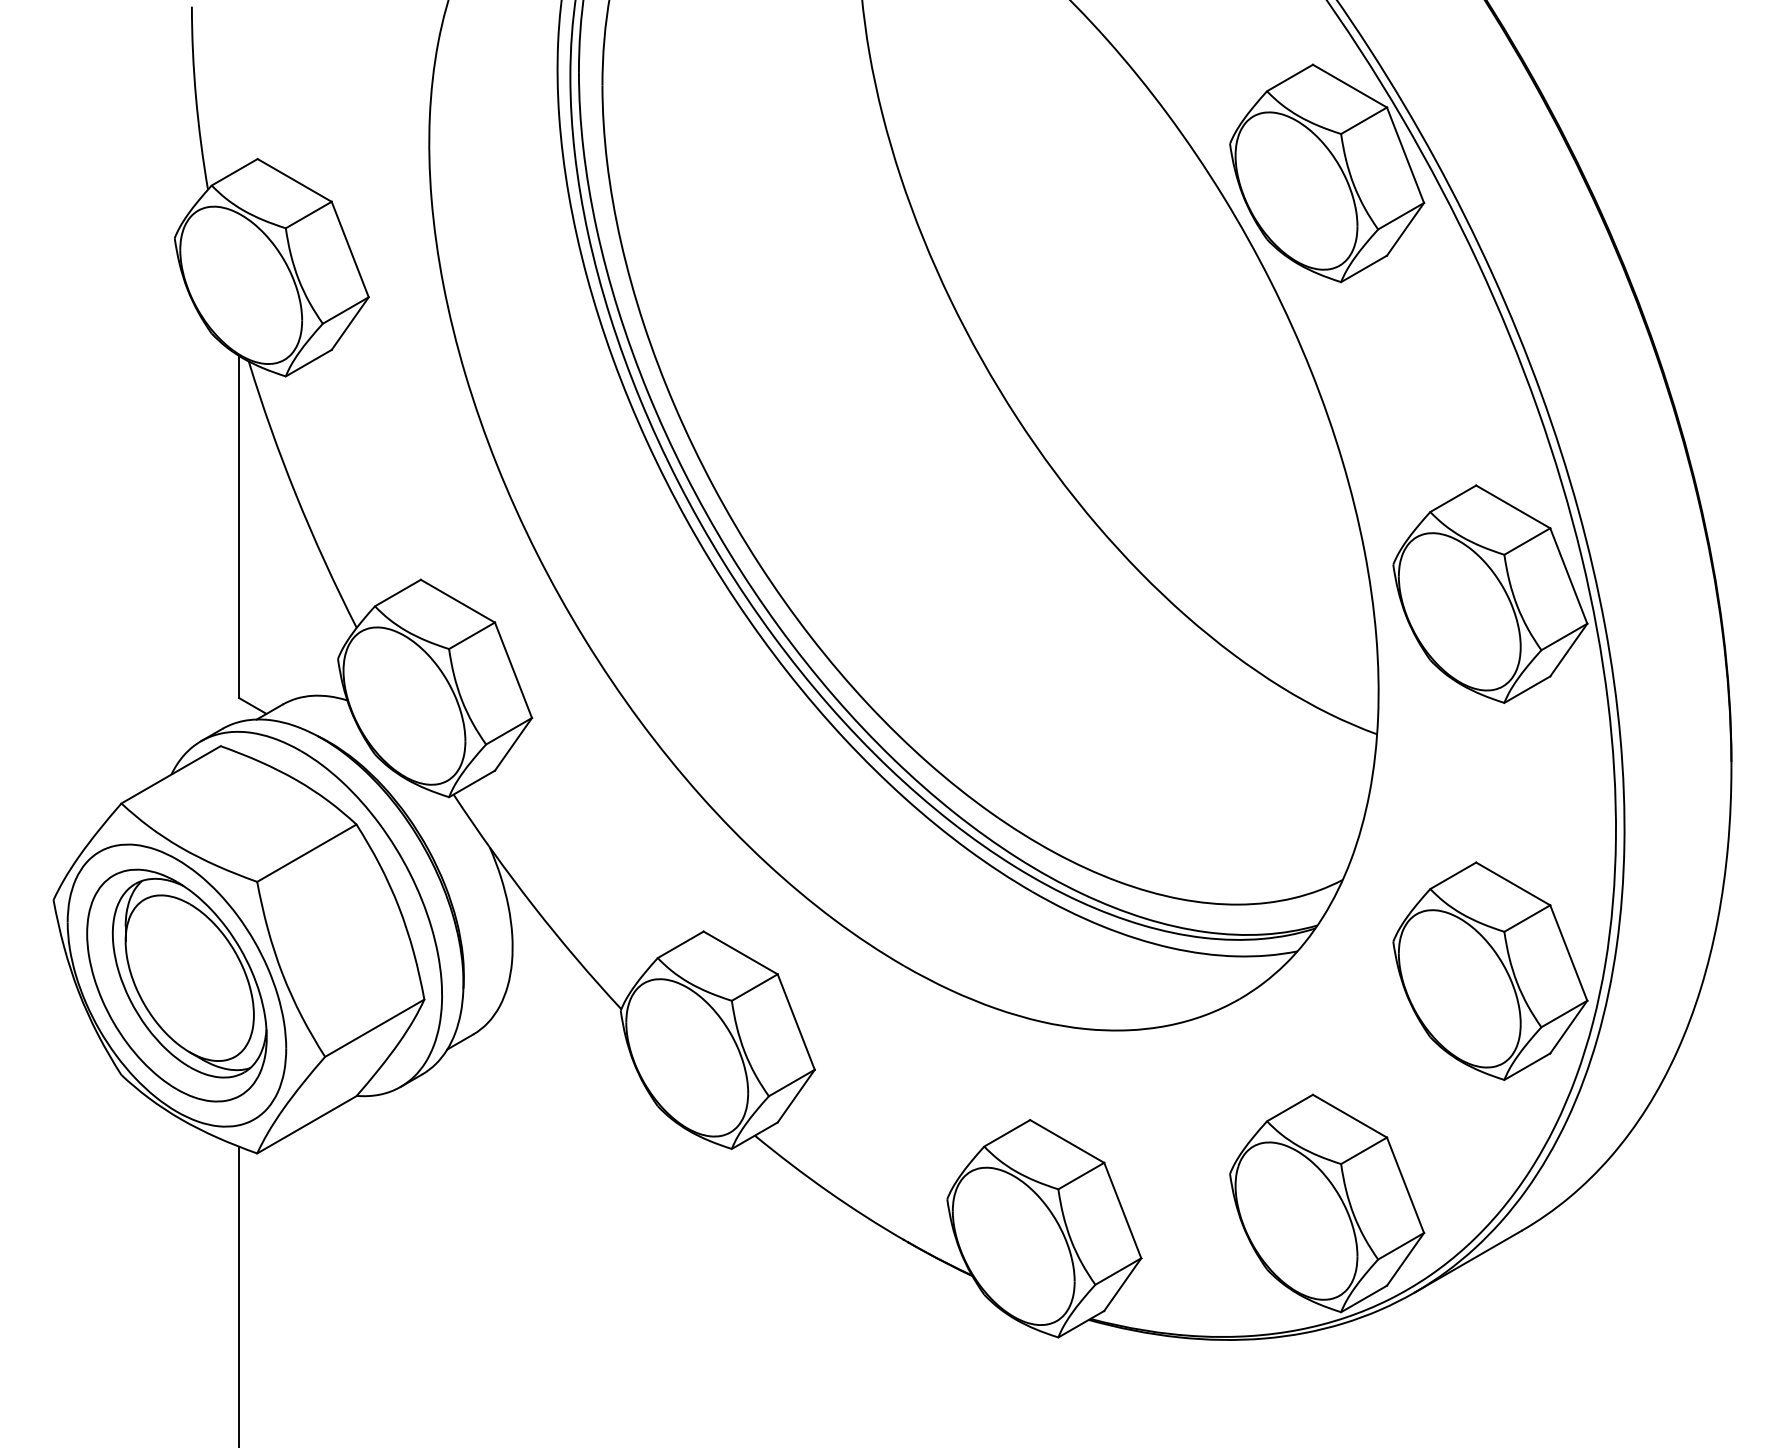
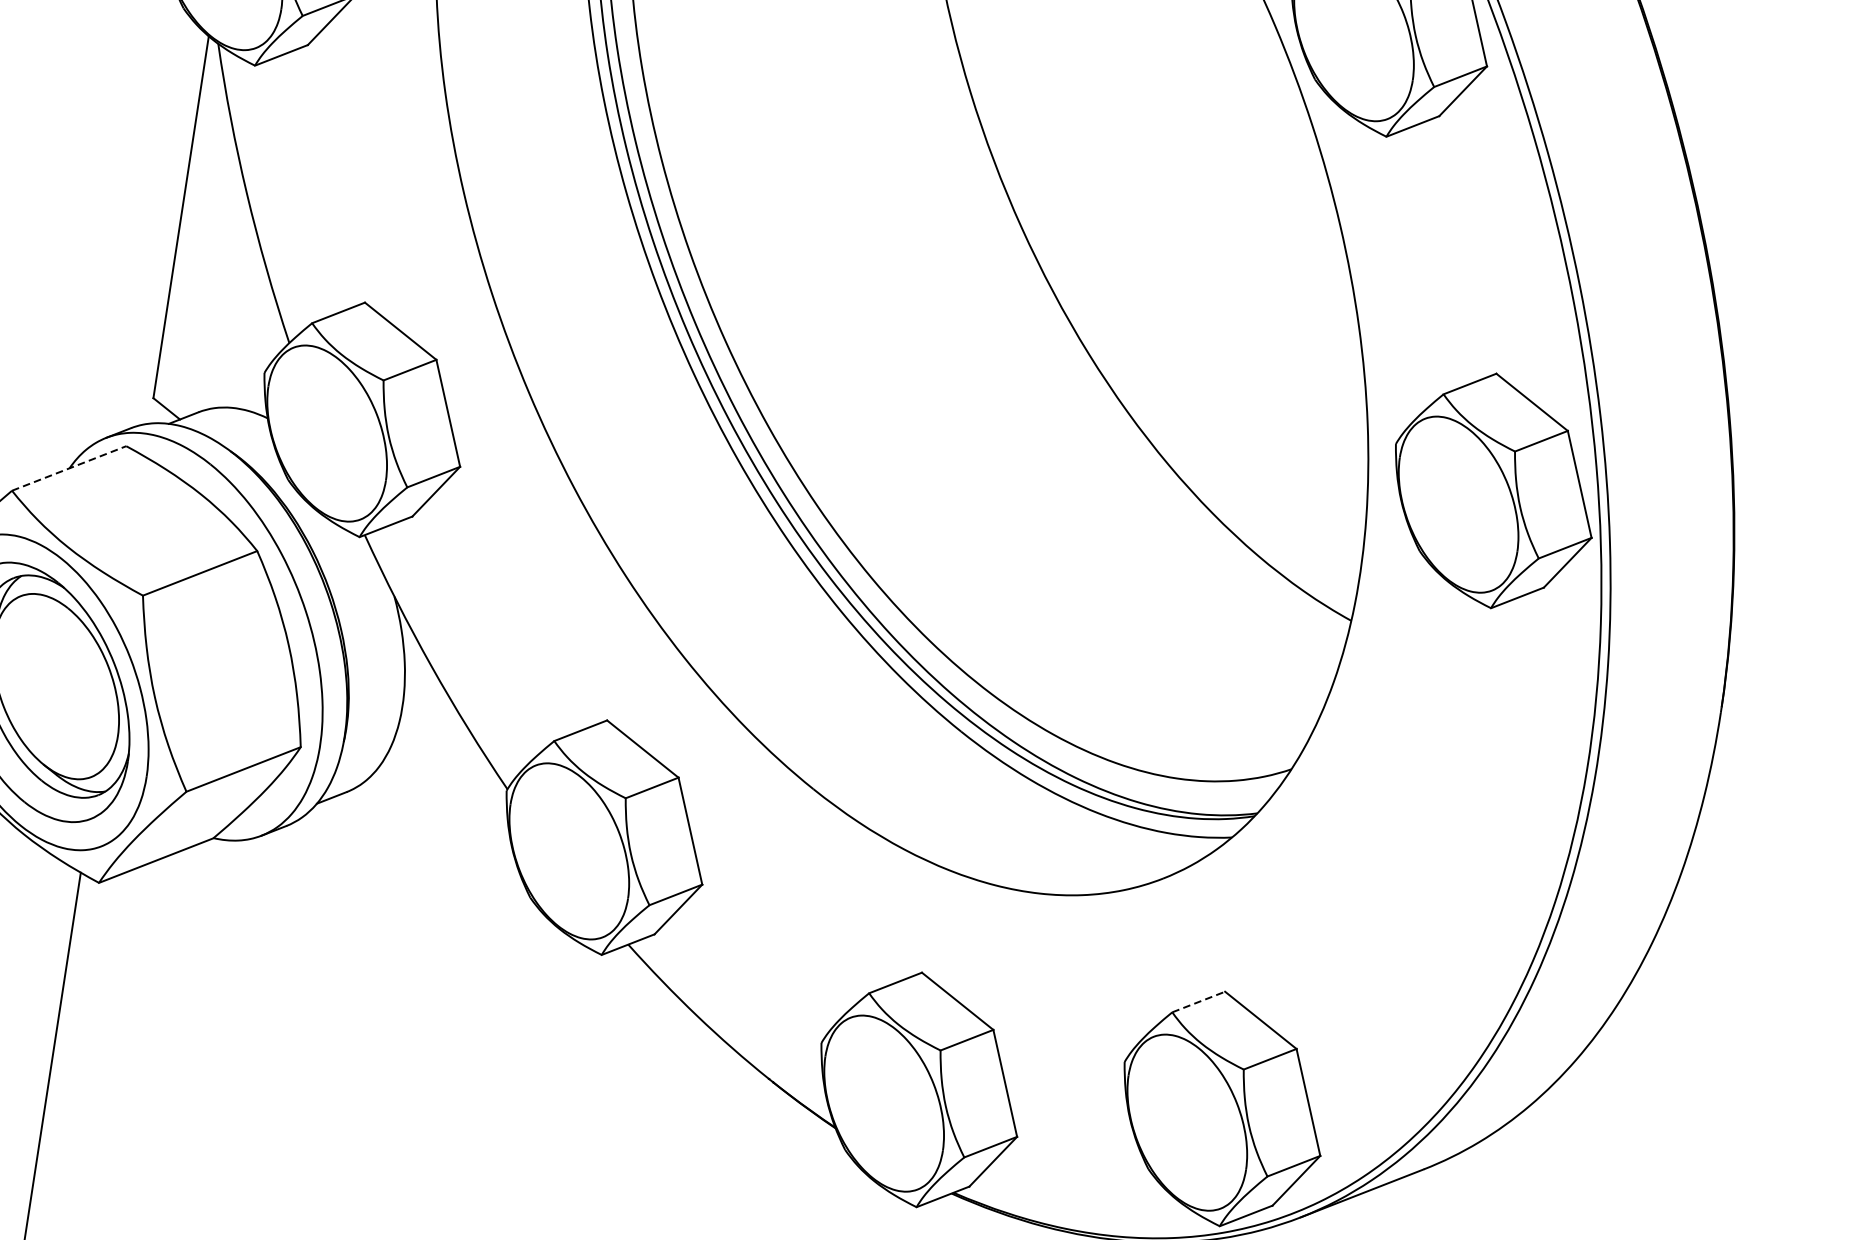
line: (171, 774) -> (69, 468), solid -> dashed
part: (1490, 970) -> (1433, 888), removed
line: (1290, 1107) -> (1199, 1001), solid -> dashed

